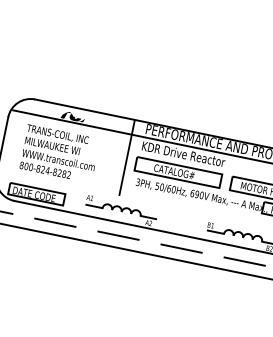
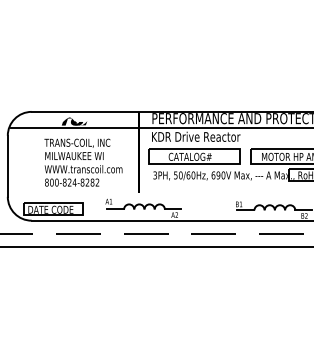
text: (59, 153) -> (83, 162), moved

